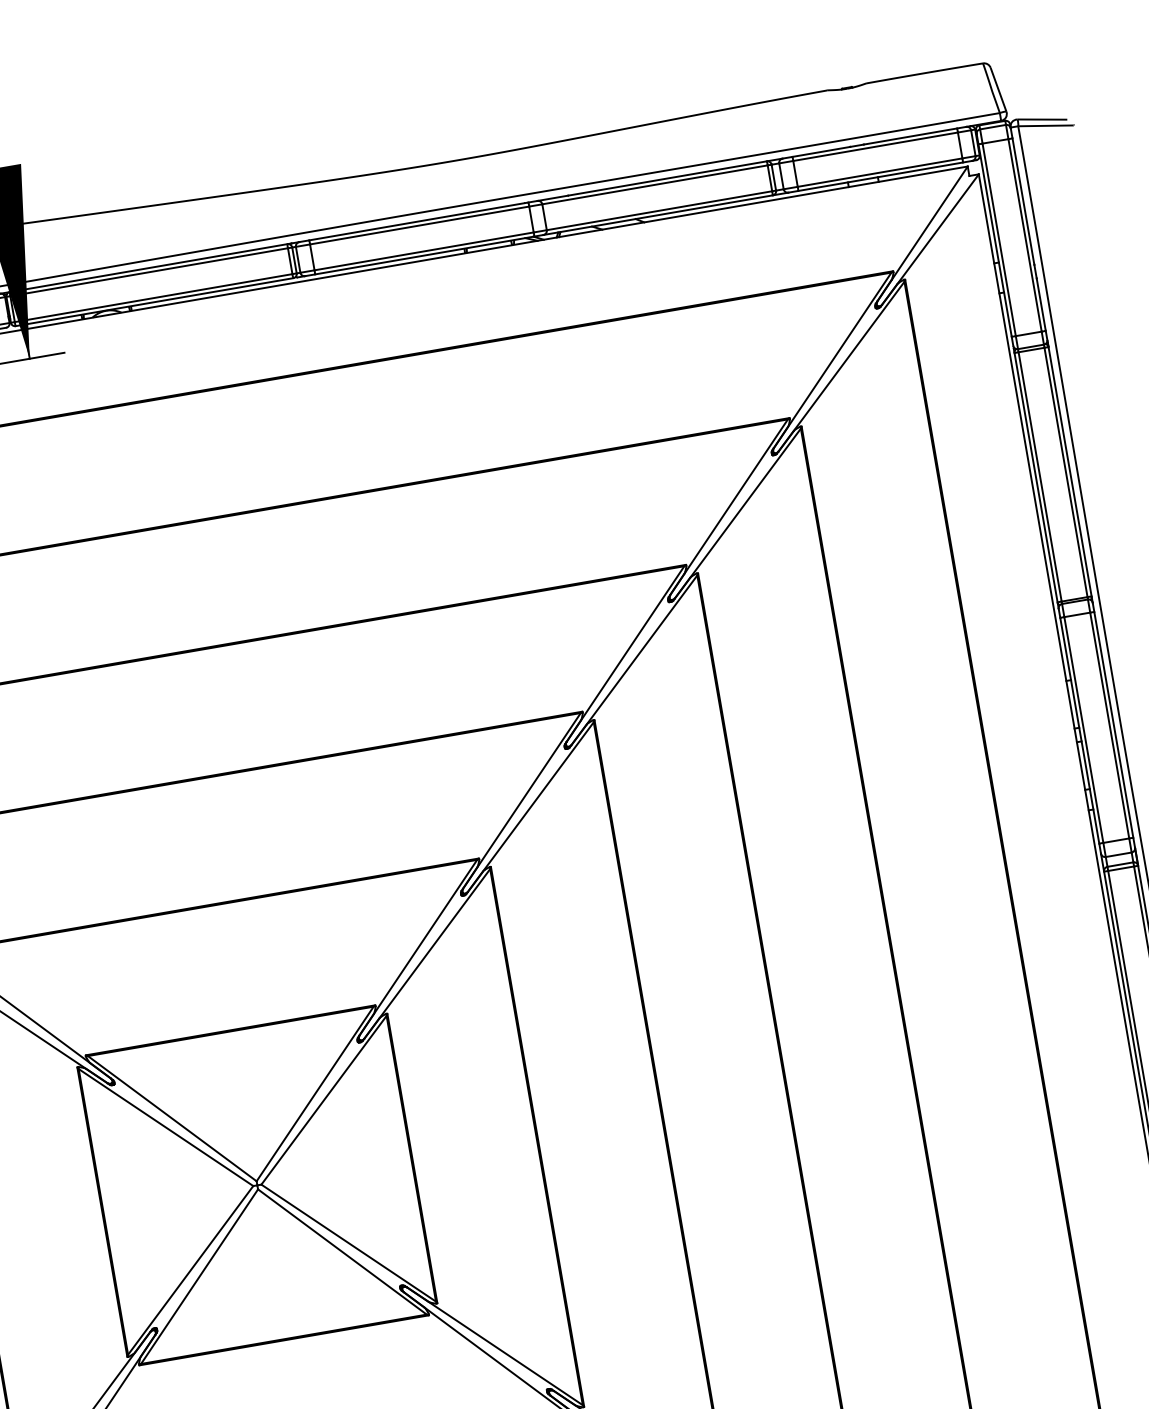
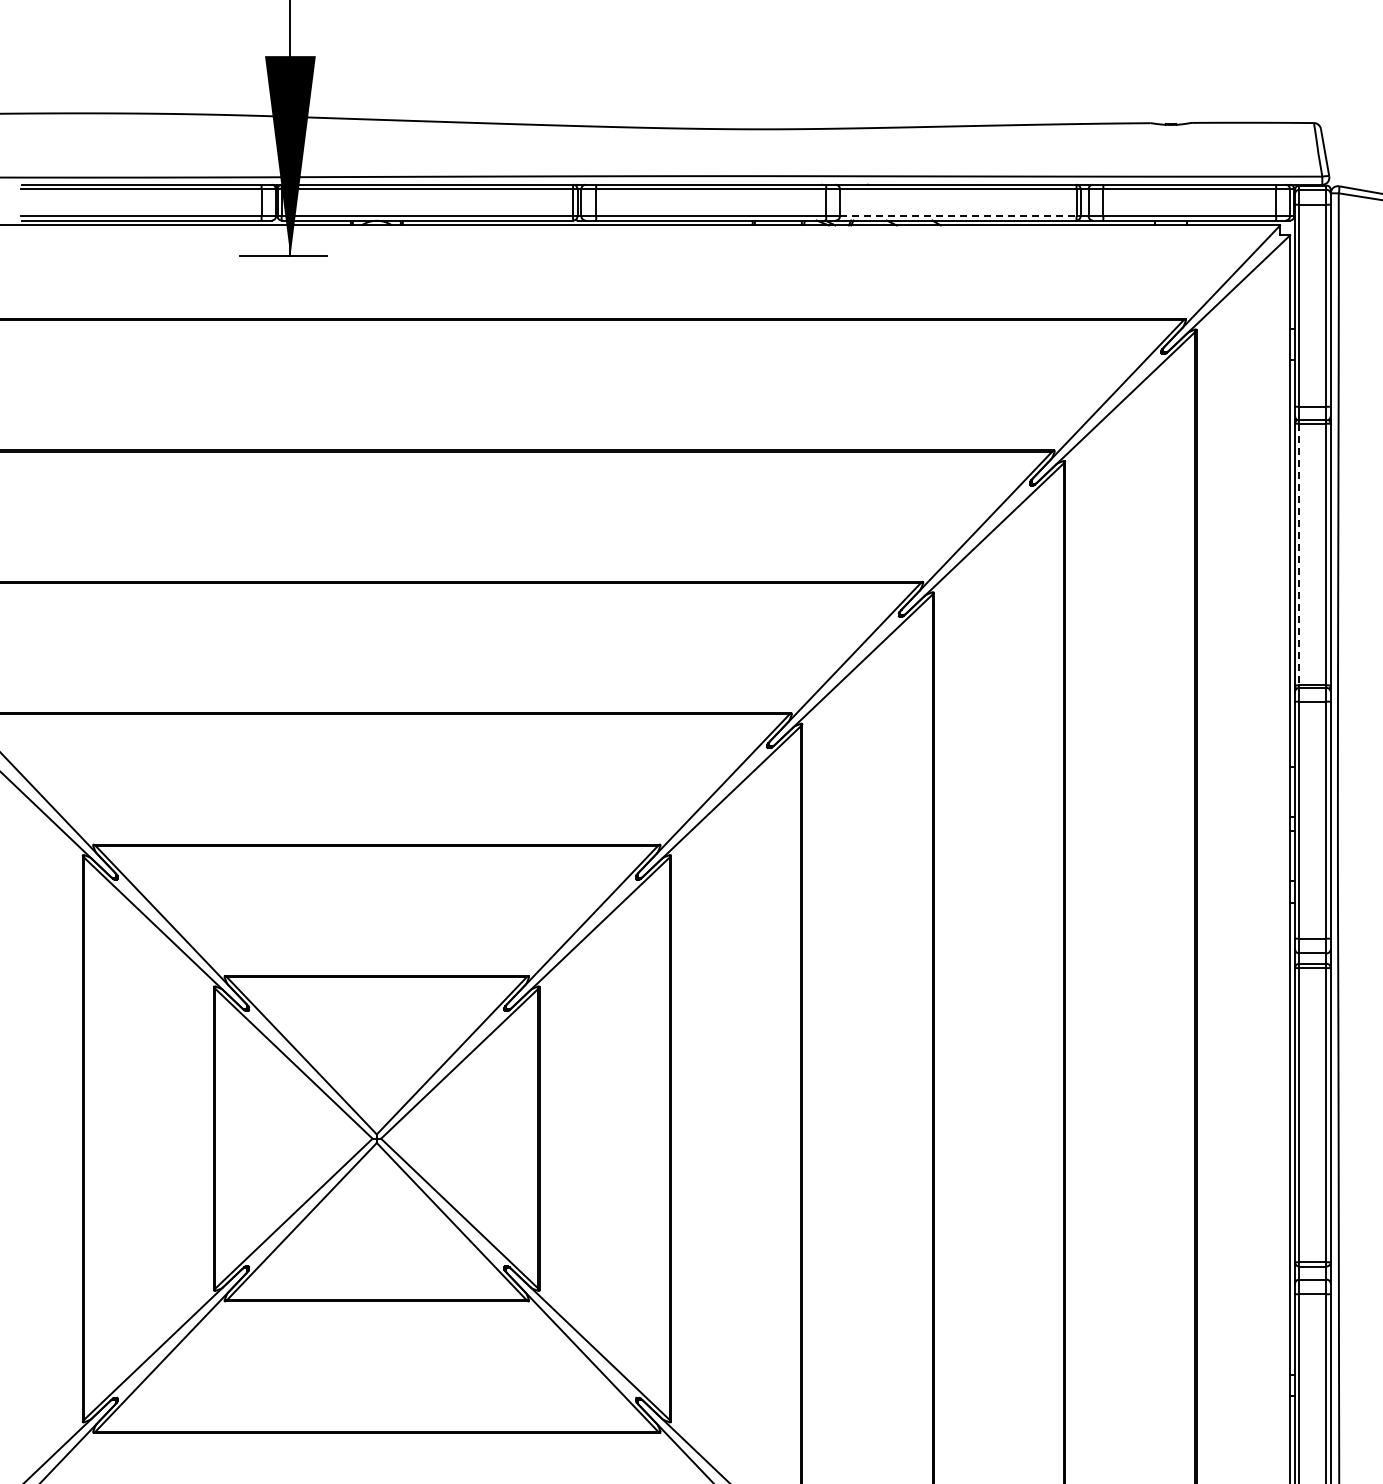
line: (659, 210) -> (958, 216), solid -> dashed
line: (1040, 476) -> (1299, 554), solid -> dashed

